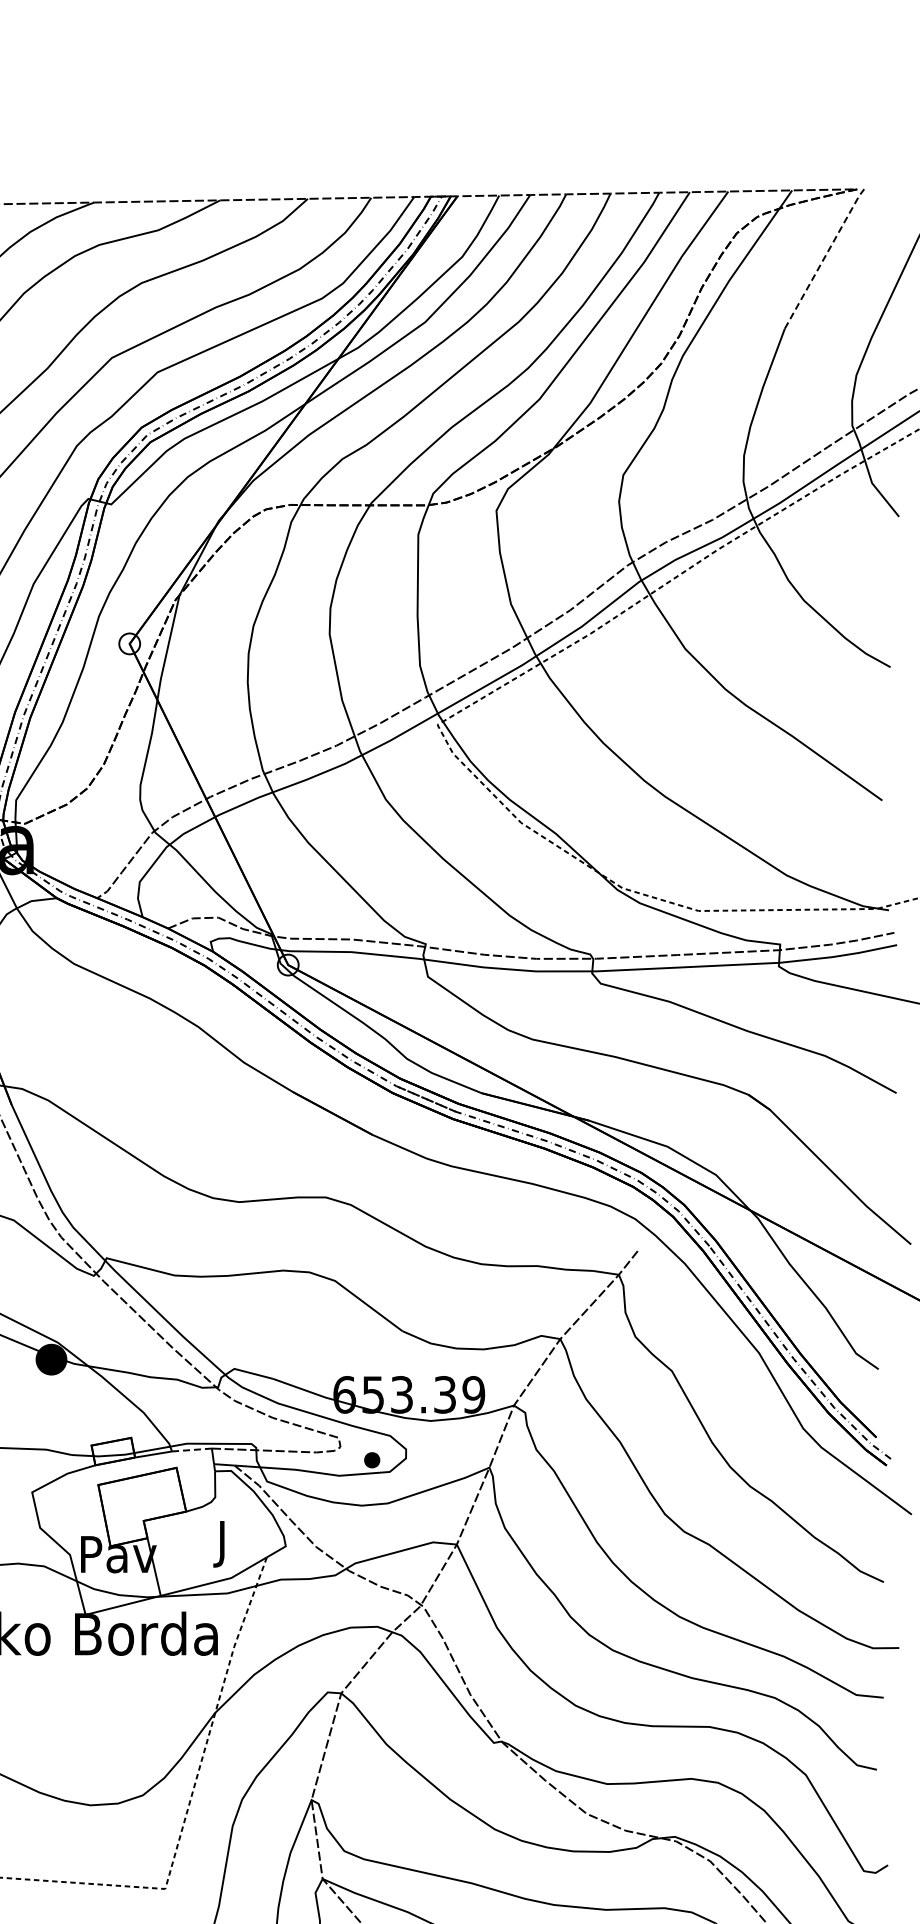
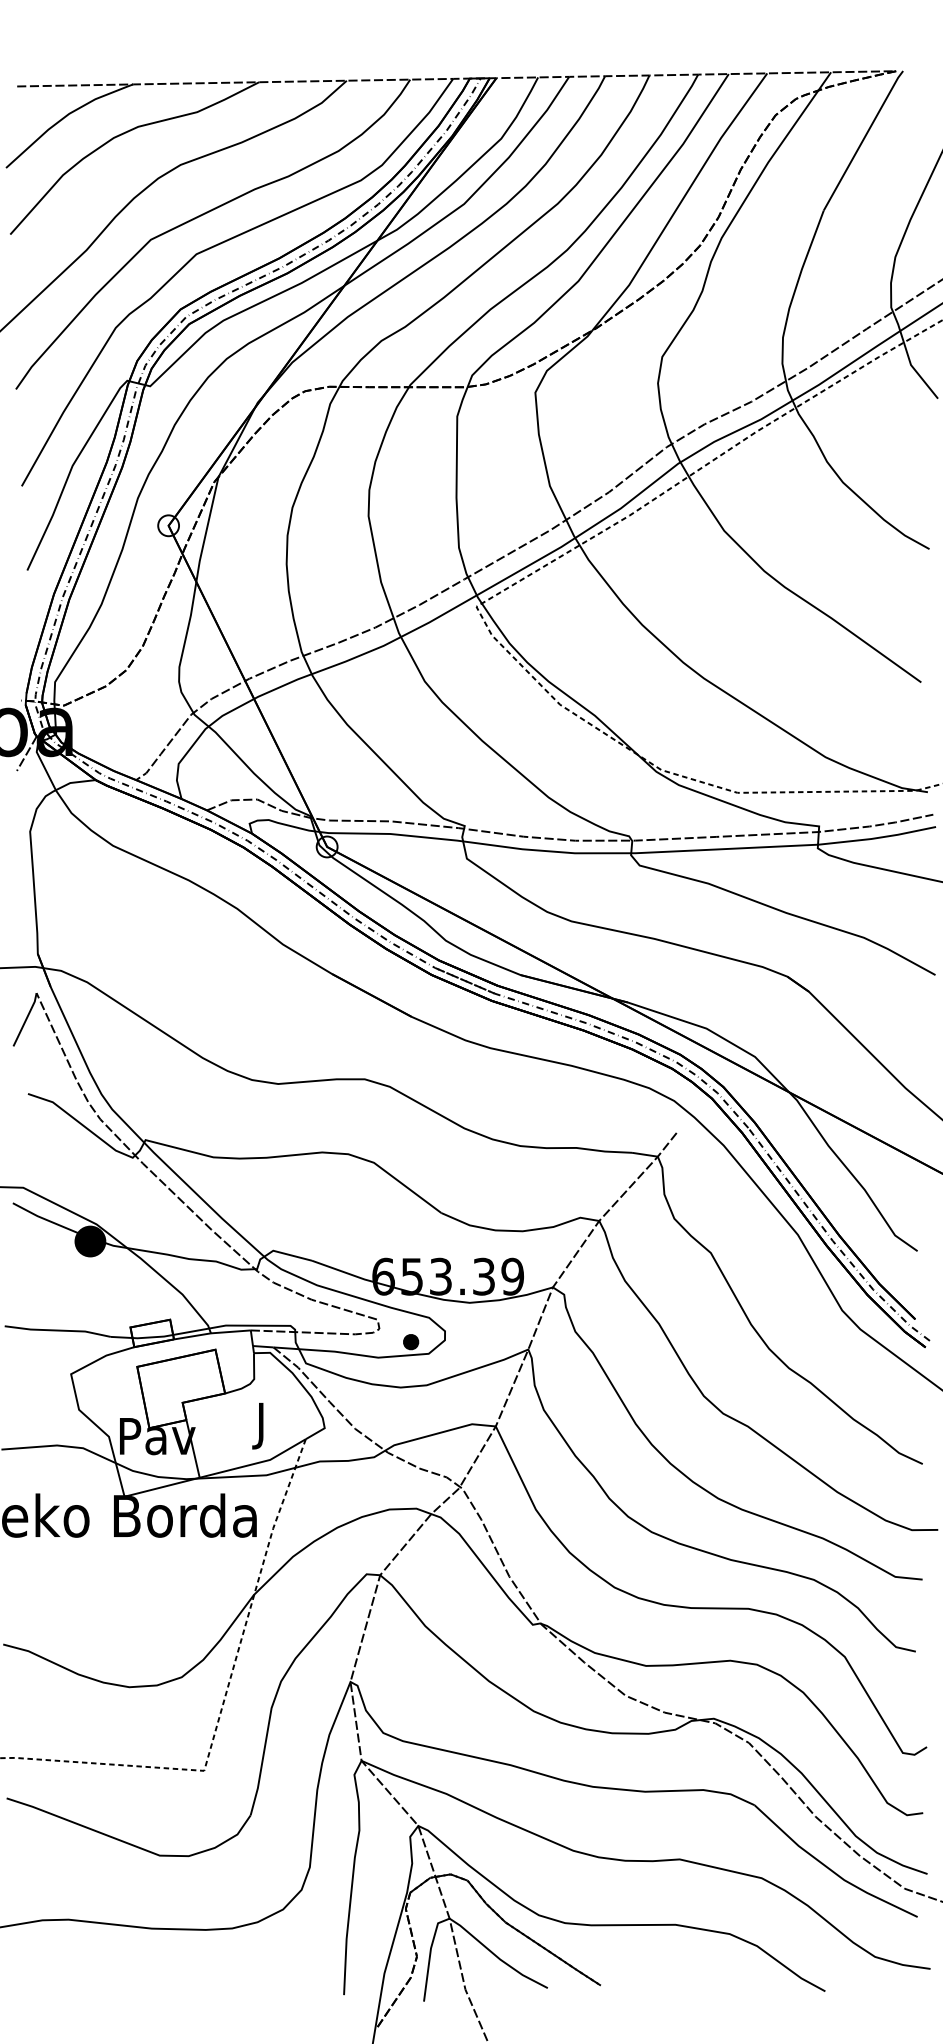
line: (824, 257) -> (863, 139), dashed -> solid
line: (191, 1449) -> (230, 1331), dashed -> solid

